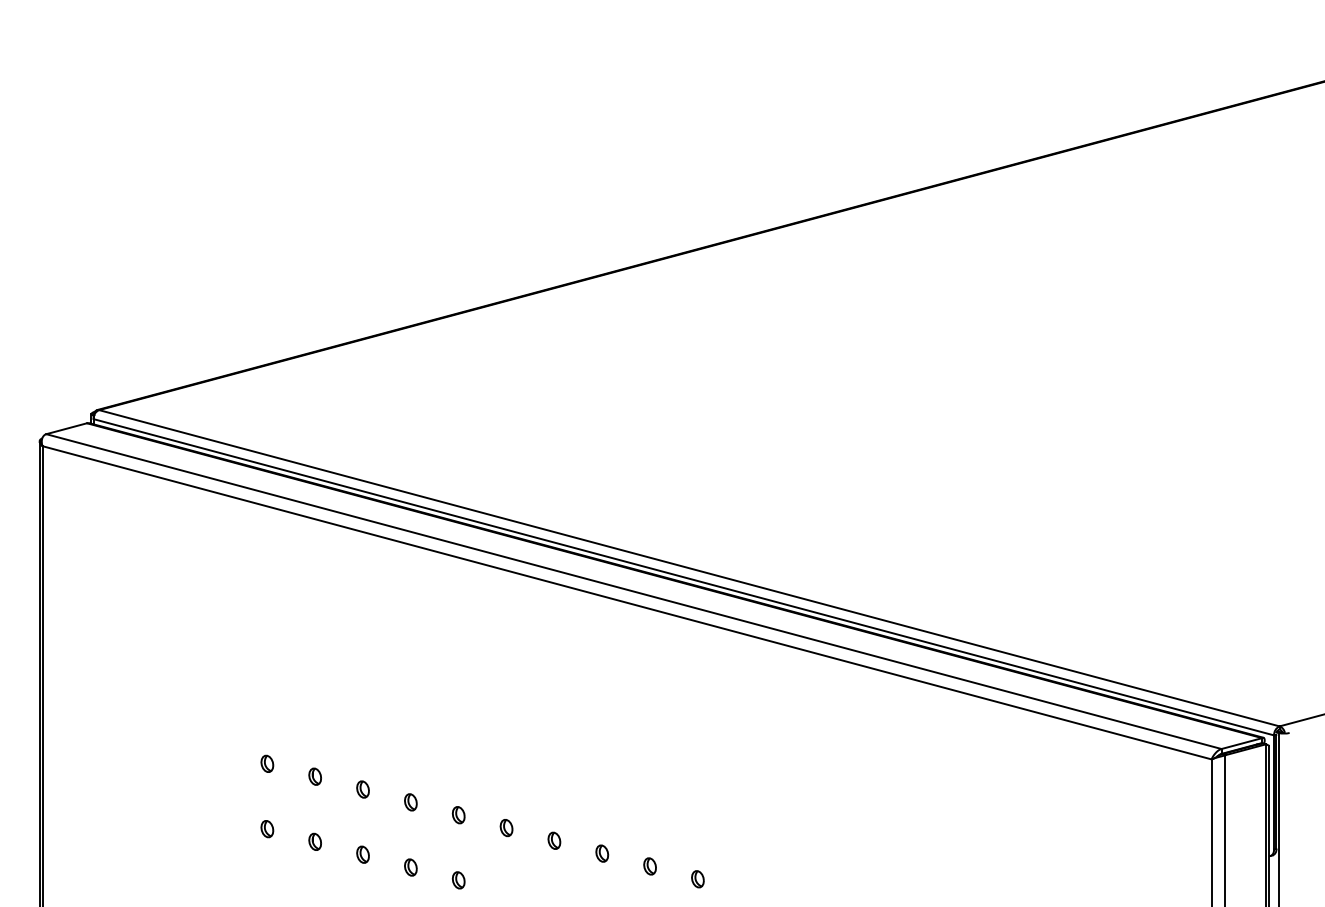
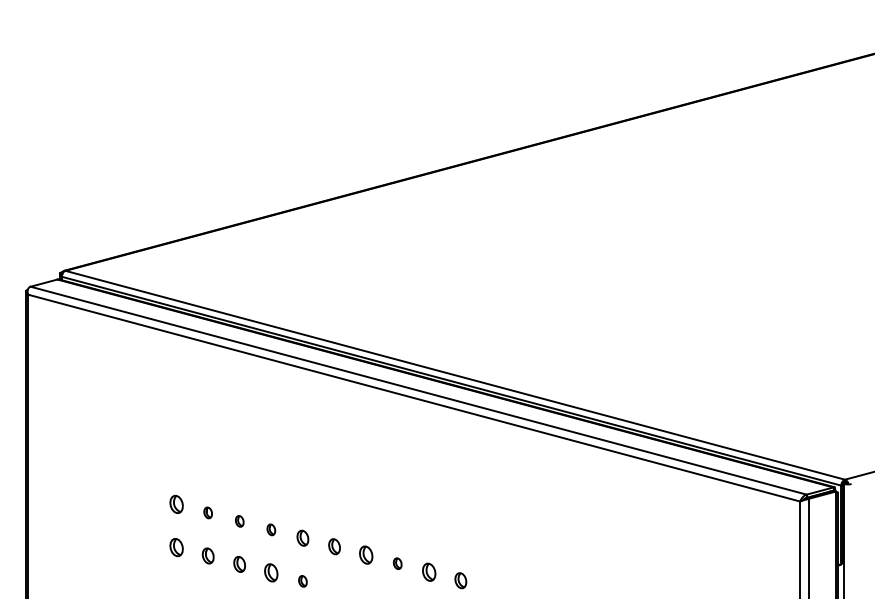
part: (267, 763) -> (176, 504), size x1.6
part: (458, 815) -> (302, 538), size x1.4
part: (506, 827) -> (334, 546), size x1.4
part: (267, 829) -> (176, 547), size x1.6
part: (314, 841) -> (207, 555), size x1.4
part: (553, 841) -> (365, 555), size x1.6
part: (362, 854) -> (239, 564), size x1.4
part: (650, 865) -> (429, 571), size x1.6
part: (411, 866) -> (271, 572), size x1.6
part: (697, 879) -> (460, 580), size x1.4

